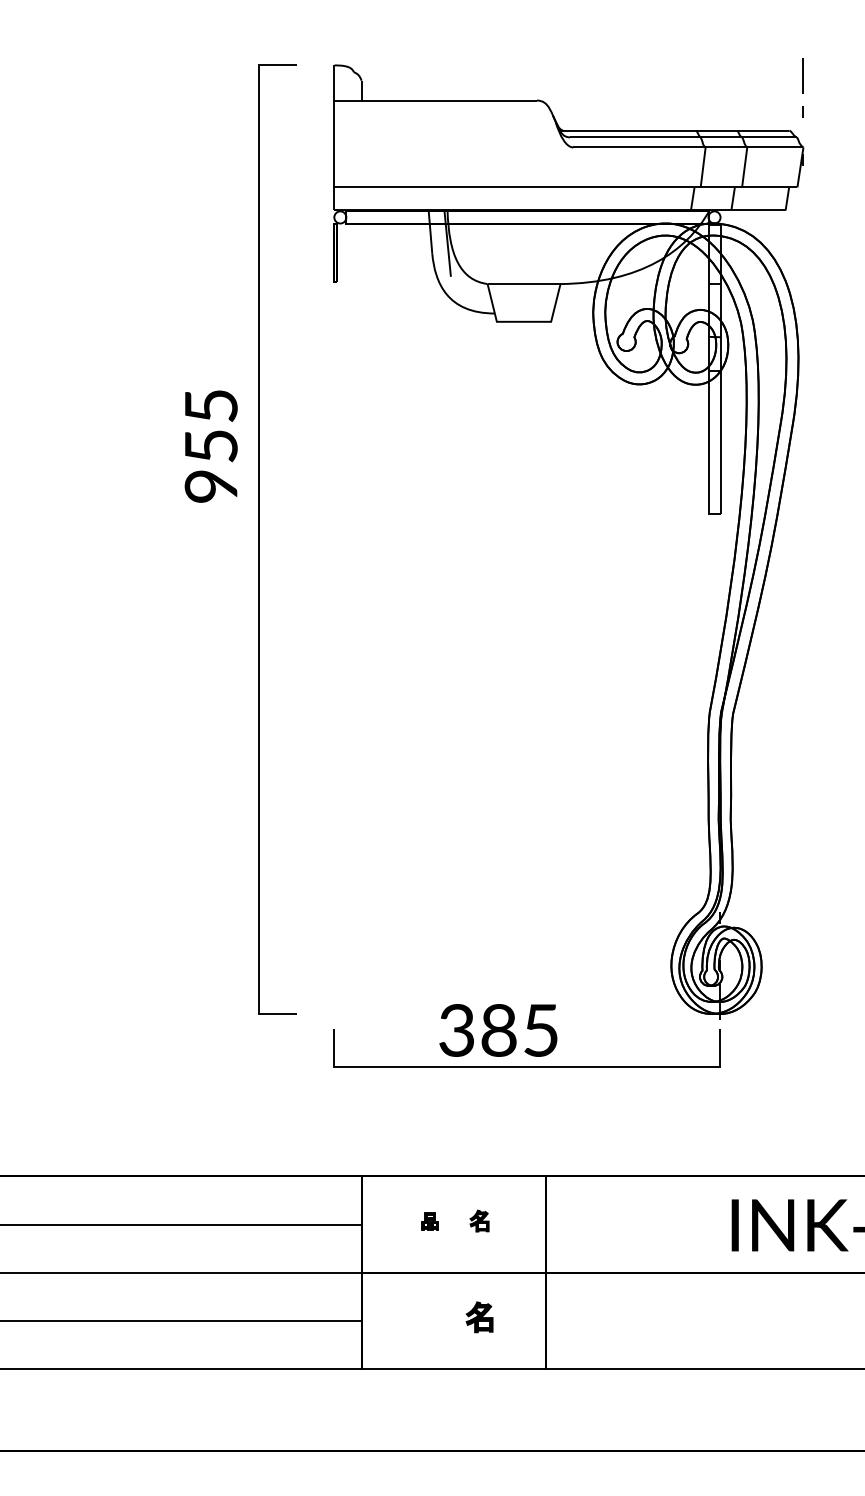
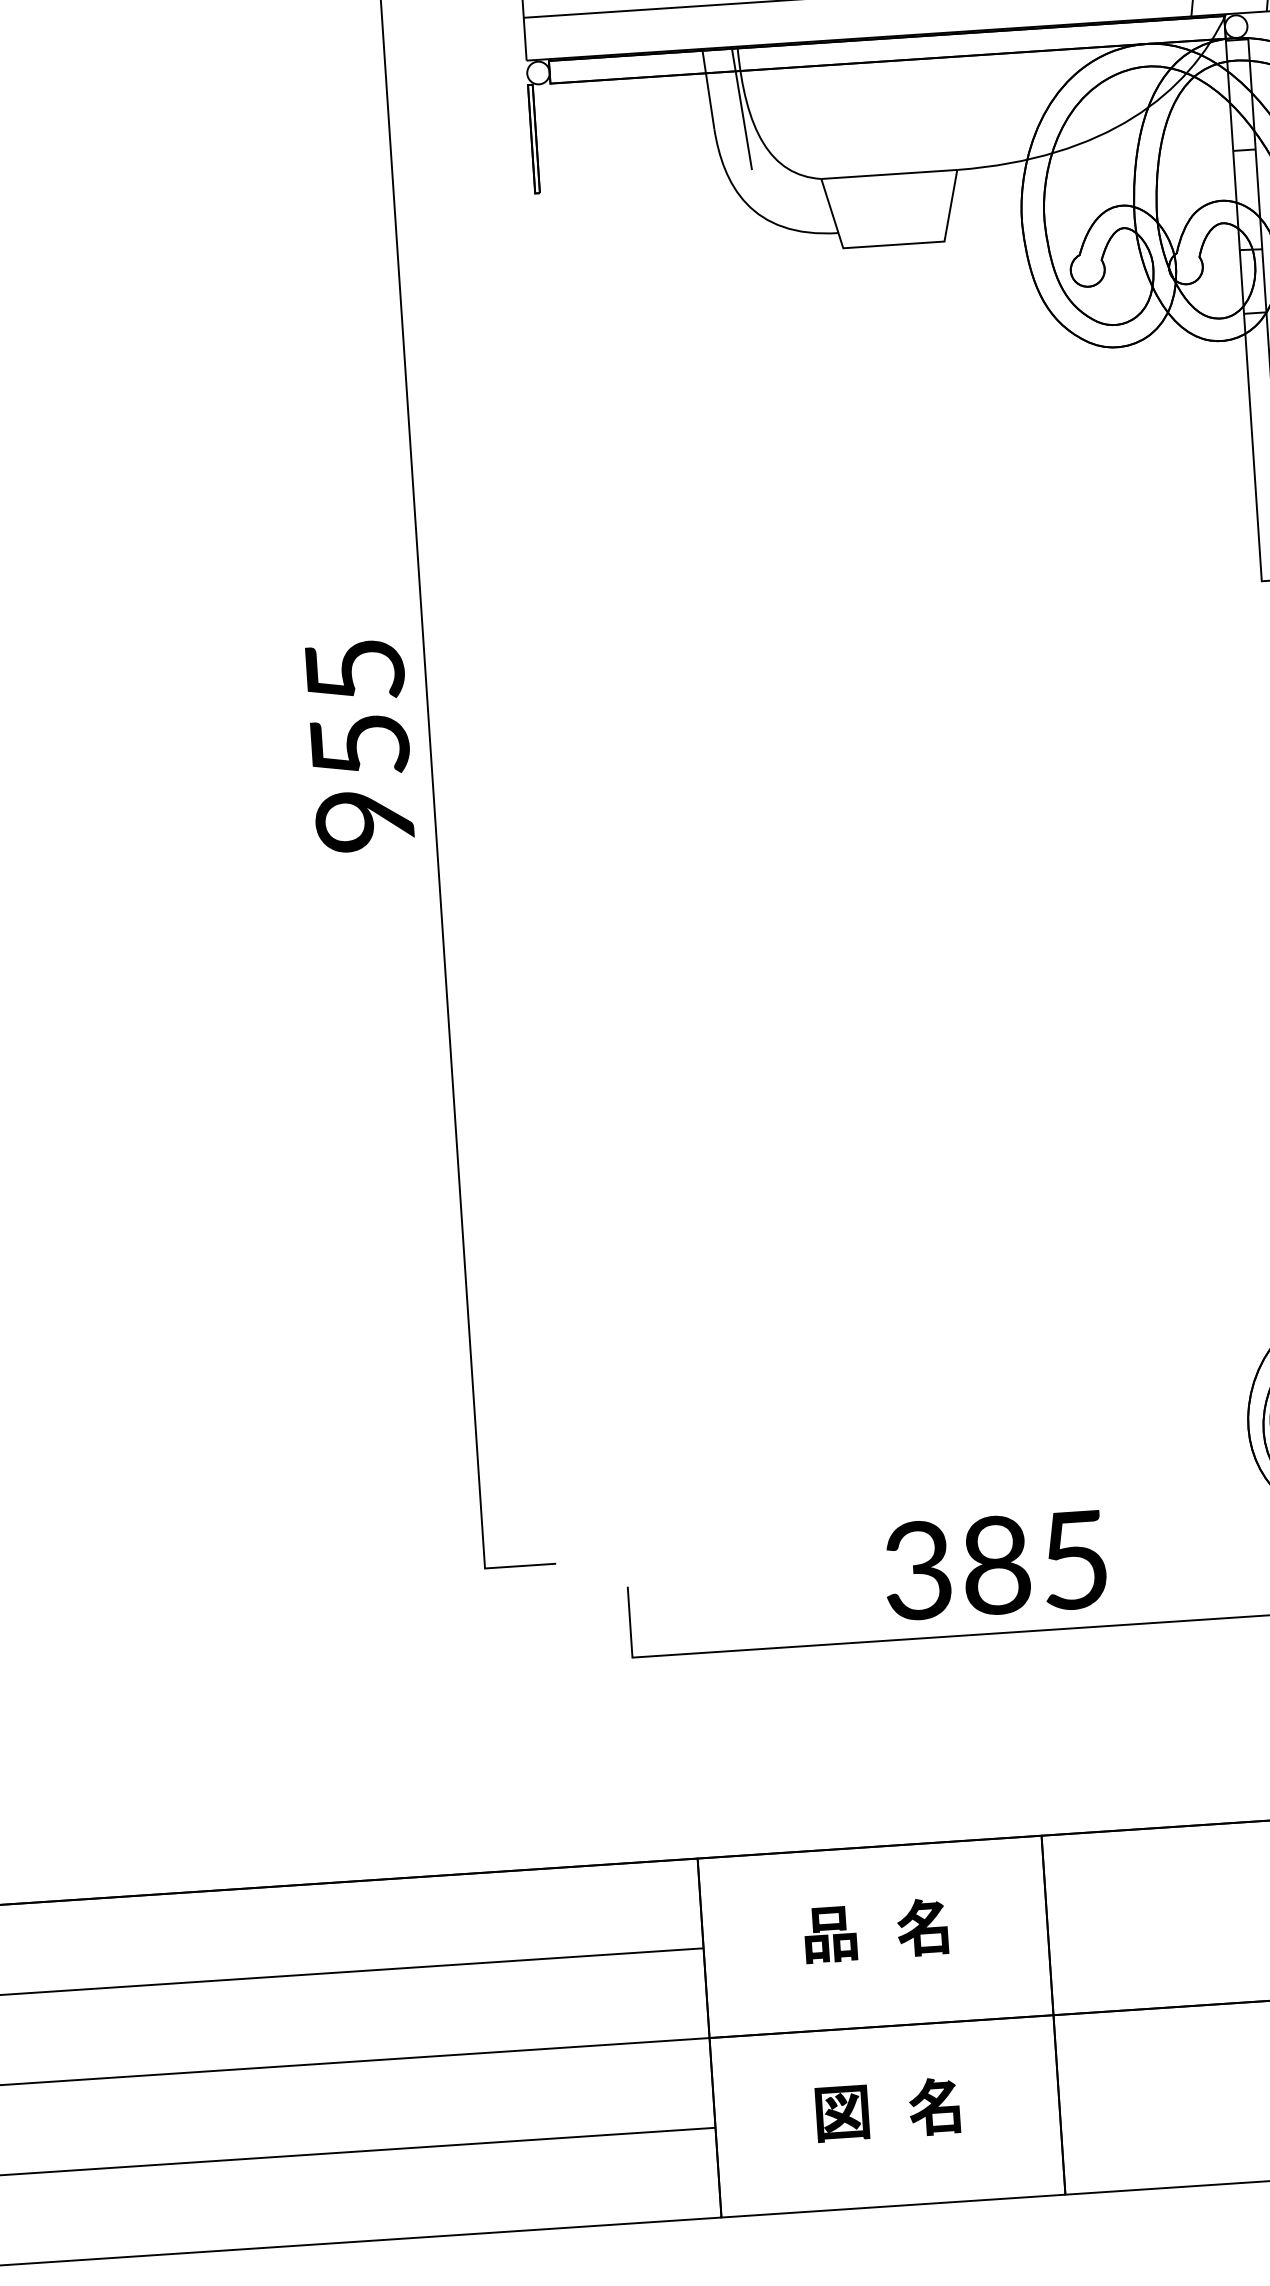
text: (210, 446) -> (358, 746), moved
text: (498, 1030) -> (995, 1565), moved
part: (479, 1220) -> (922, 1926), size x1.43
part: (430, 1221) -> (830, 1934), size x1.67
part: (430, 1317) -> (842, 2113), added

